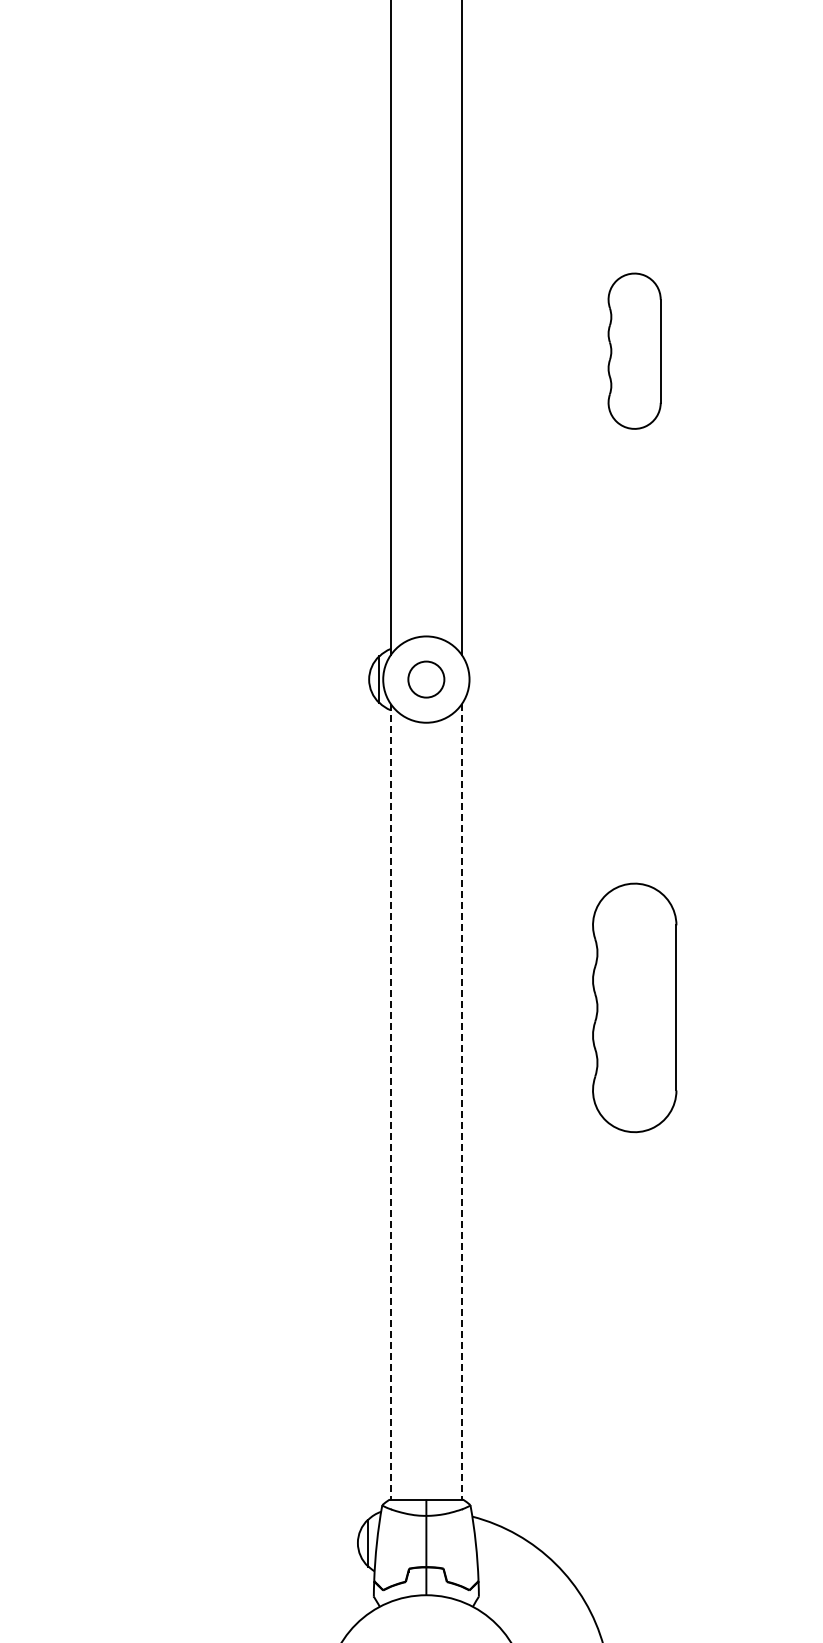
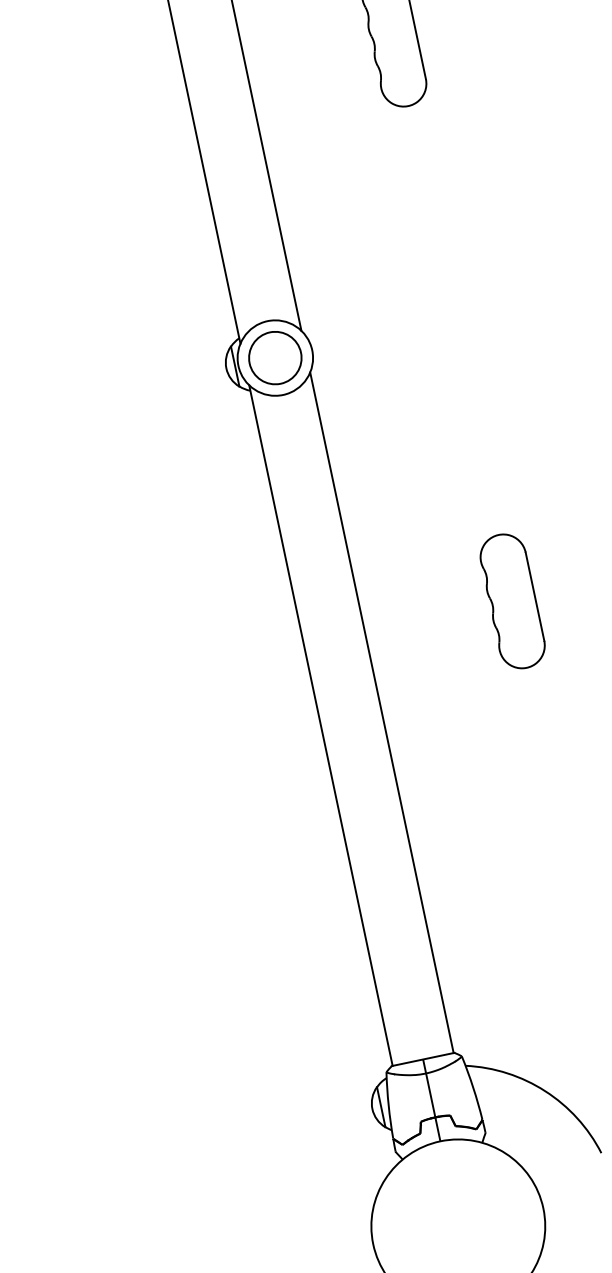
circle: (426, 679) -> (275, 357), size x1.67
part: (634, 1007) -> (512, 601), size x0.62
line: (390, 1101) -> (320, 725), dashed -> solid
line: (462, 1101) -> (382, 712), dashed -> solid

